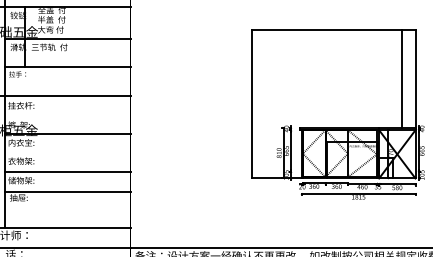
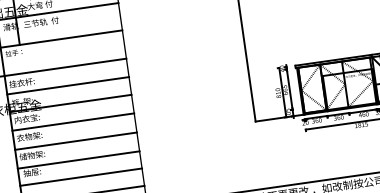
line: (67, 115) -> (68, 86), added
line: (67, 152) -> (73, 121), added
line: (67, 209) -> (81, 177), added

